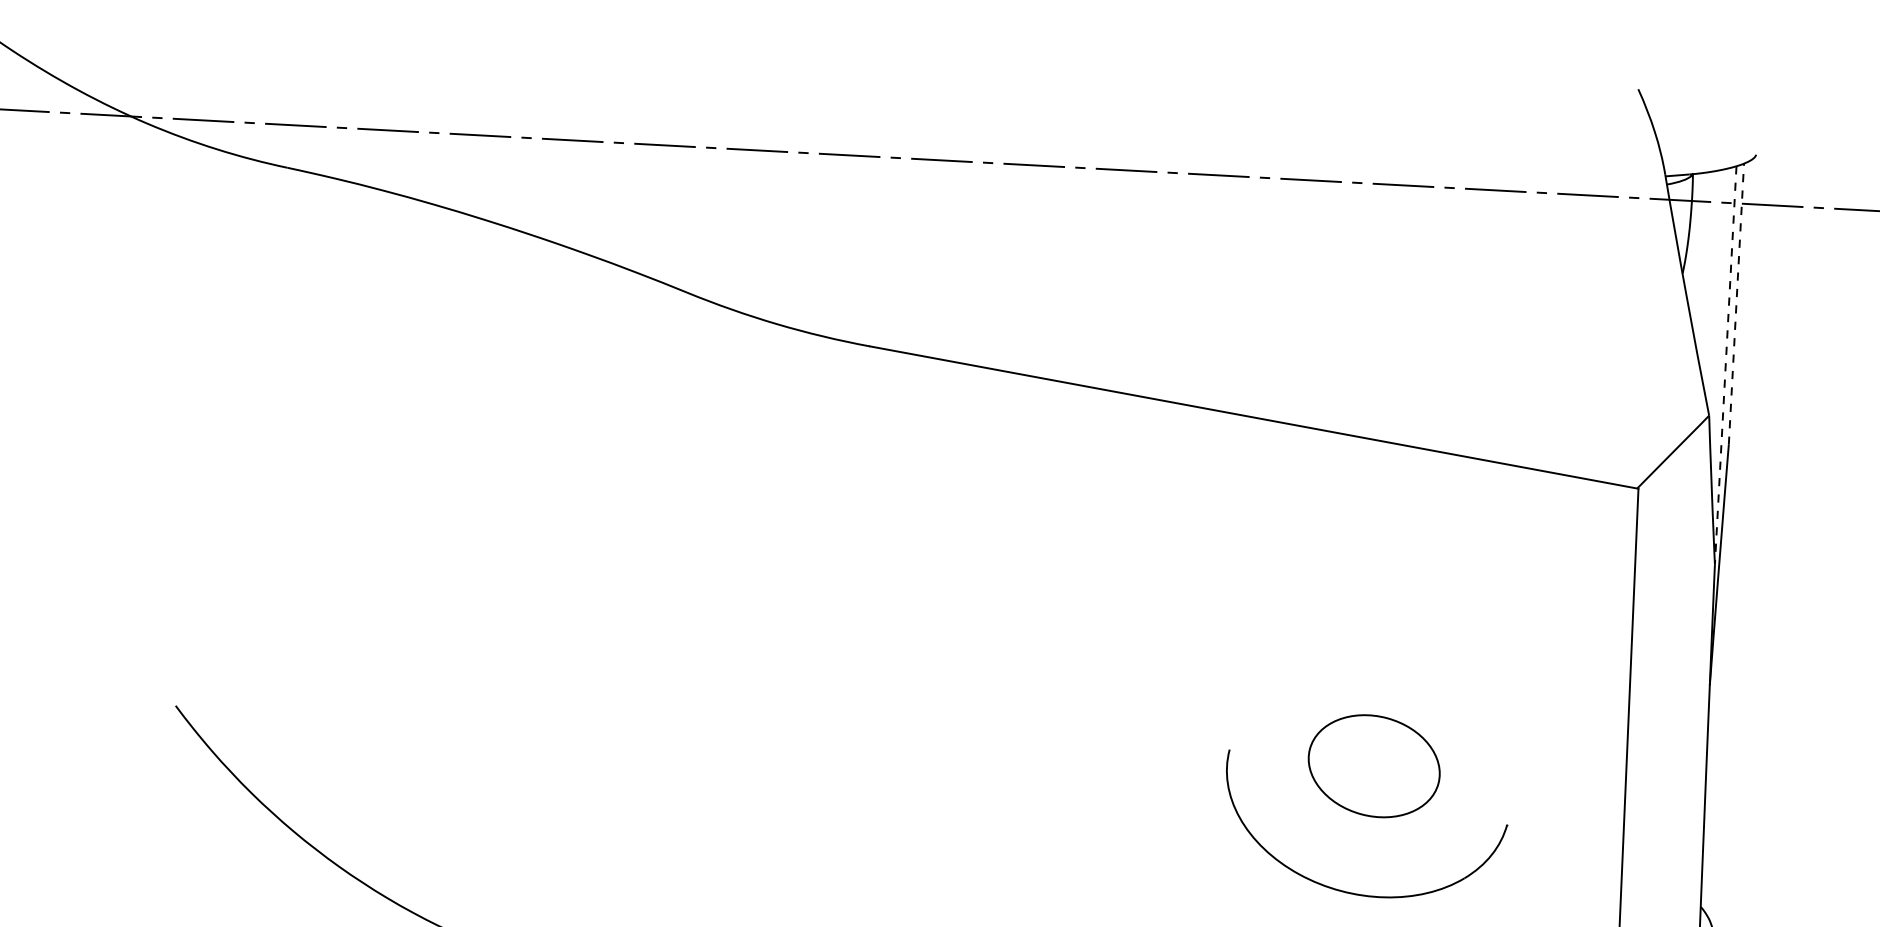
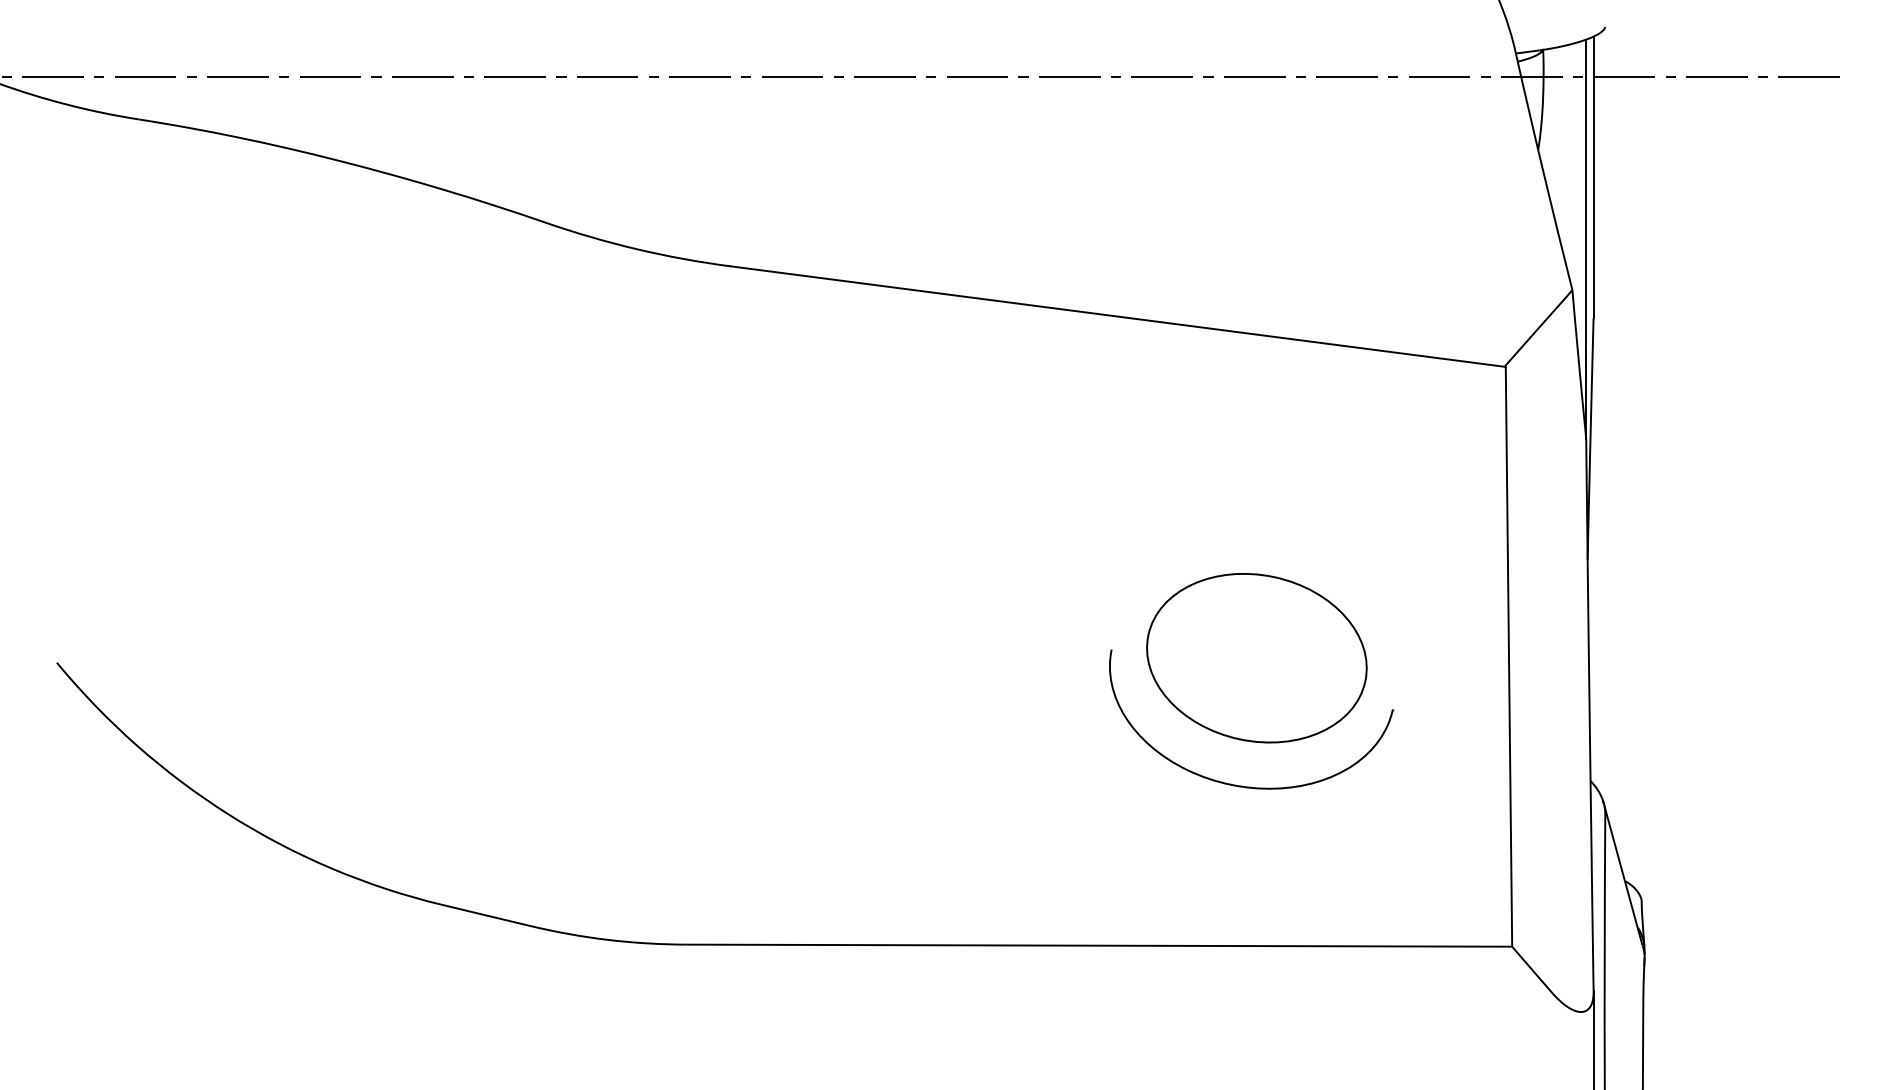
line: (1736, 304) -> (1593, 177), dashed -> solid
line: (1725, 365) -> (1586, 239), dashed -> solid
part: (1373, 766) -> (1256, 658), size x1.67

